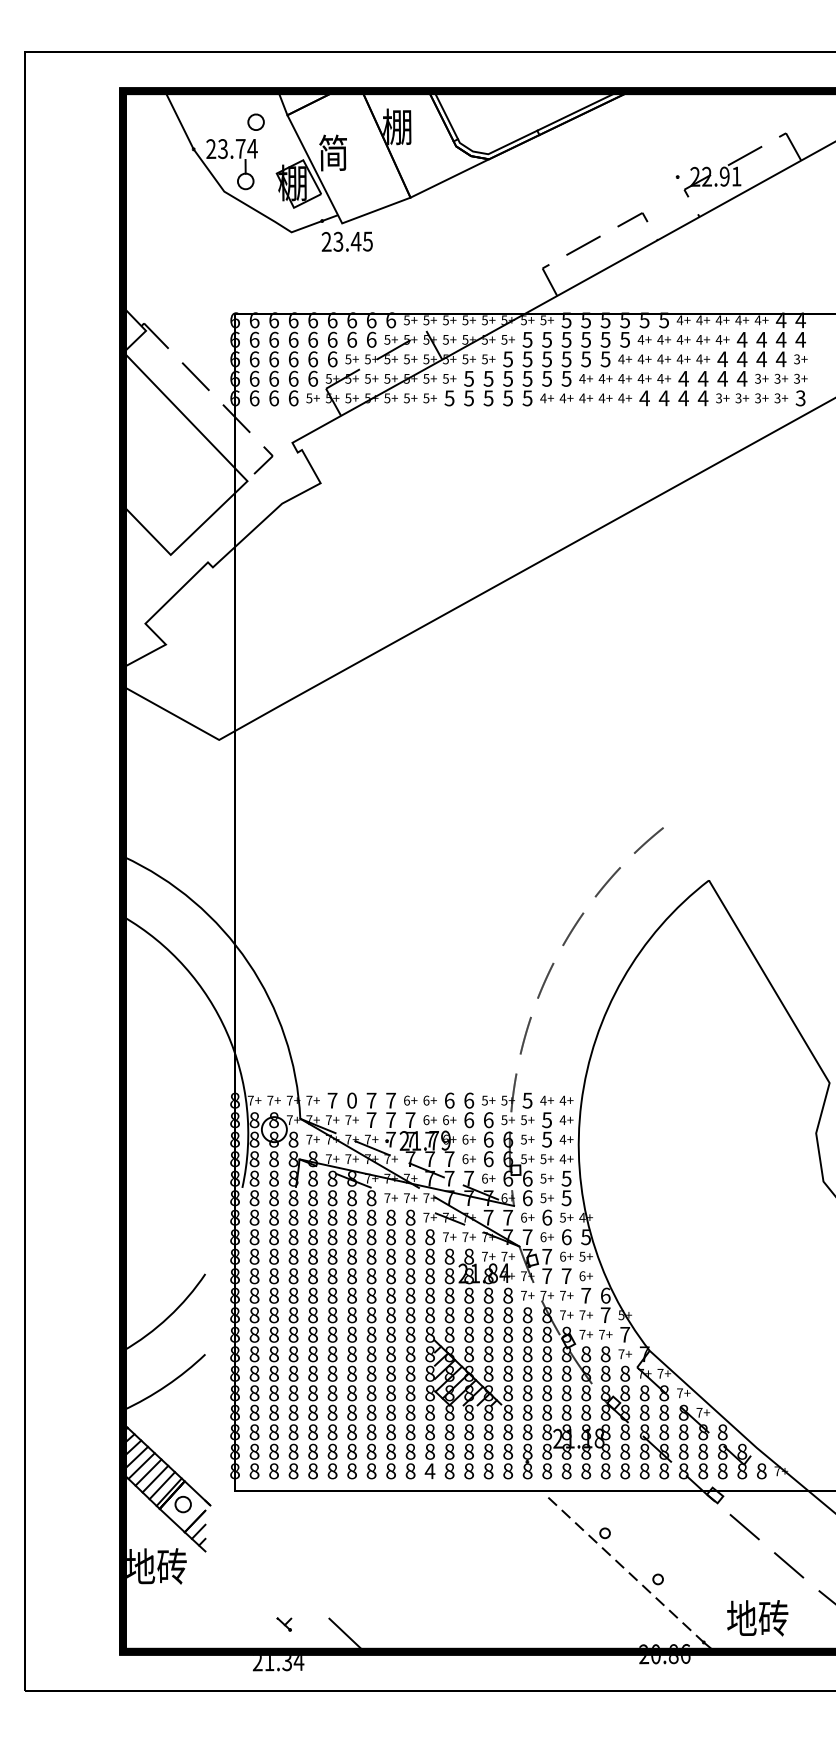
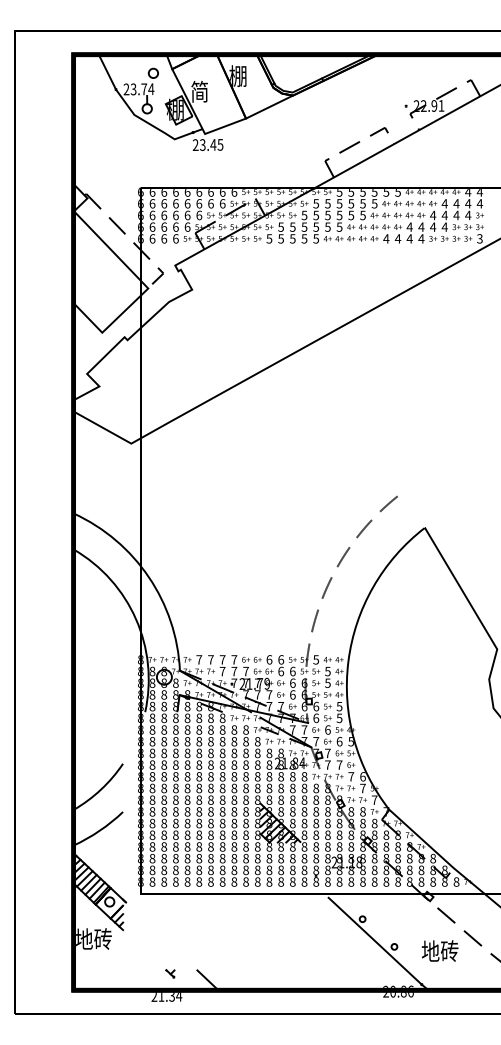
text: (351, 1100) -> (210, 659), 0 -> 7
text: (429, 1470) -> (257, 881), 4 -> 8
line: (626, 1570) -> (375, 941), dashed -> solid
text: (756, 1617) -> (439, 950), moved

